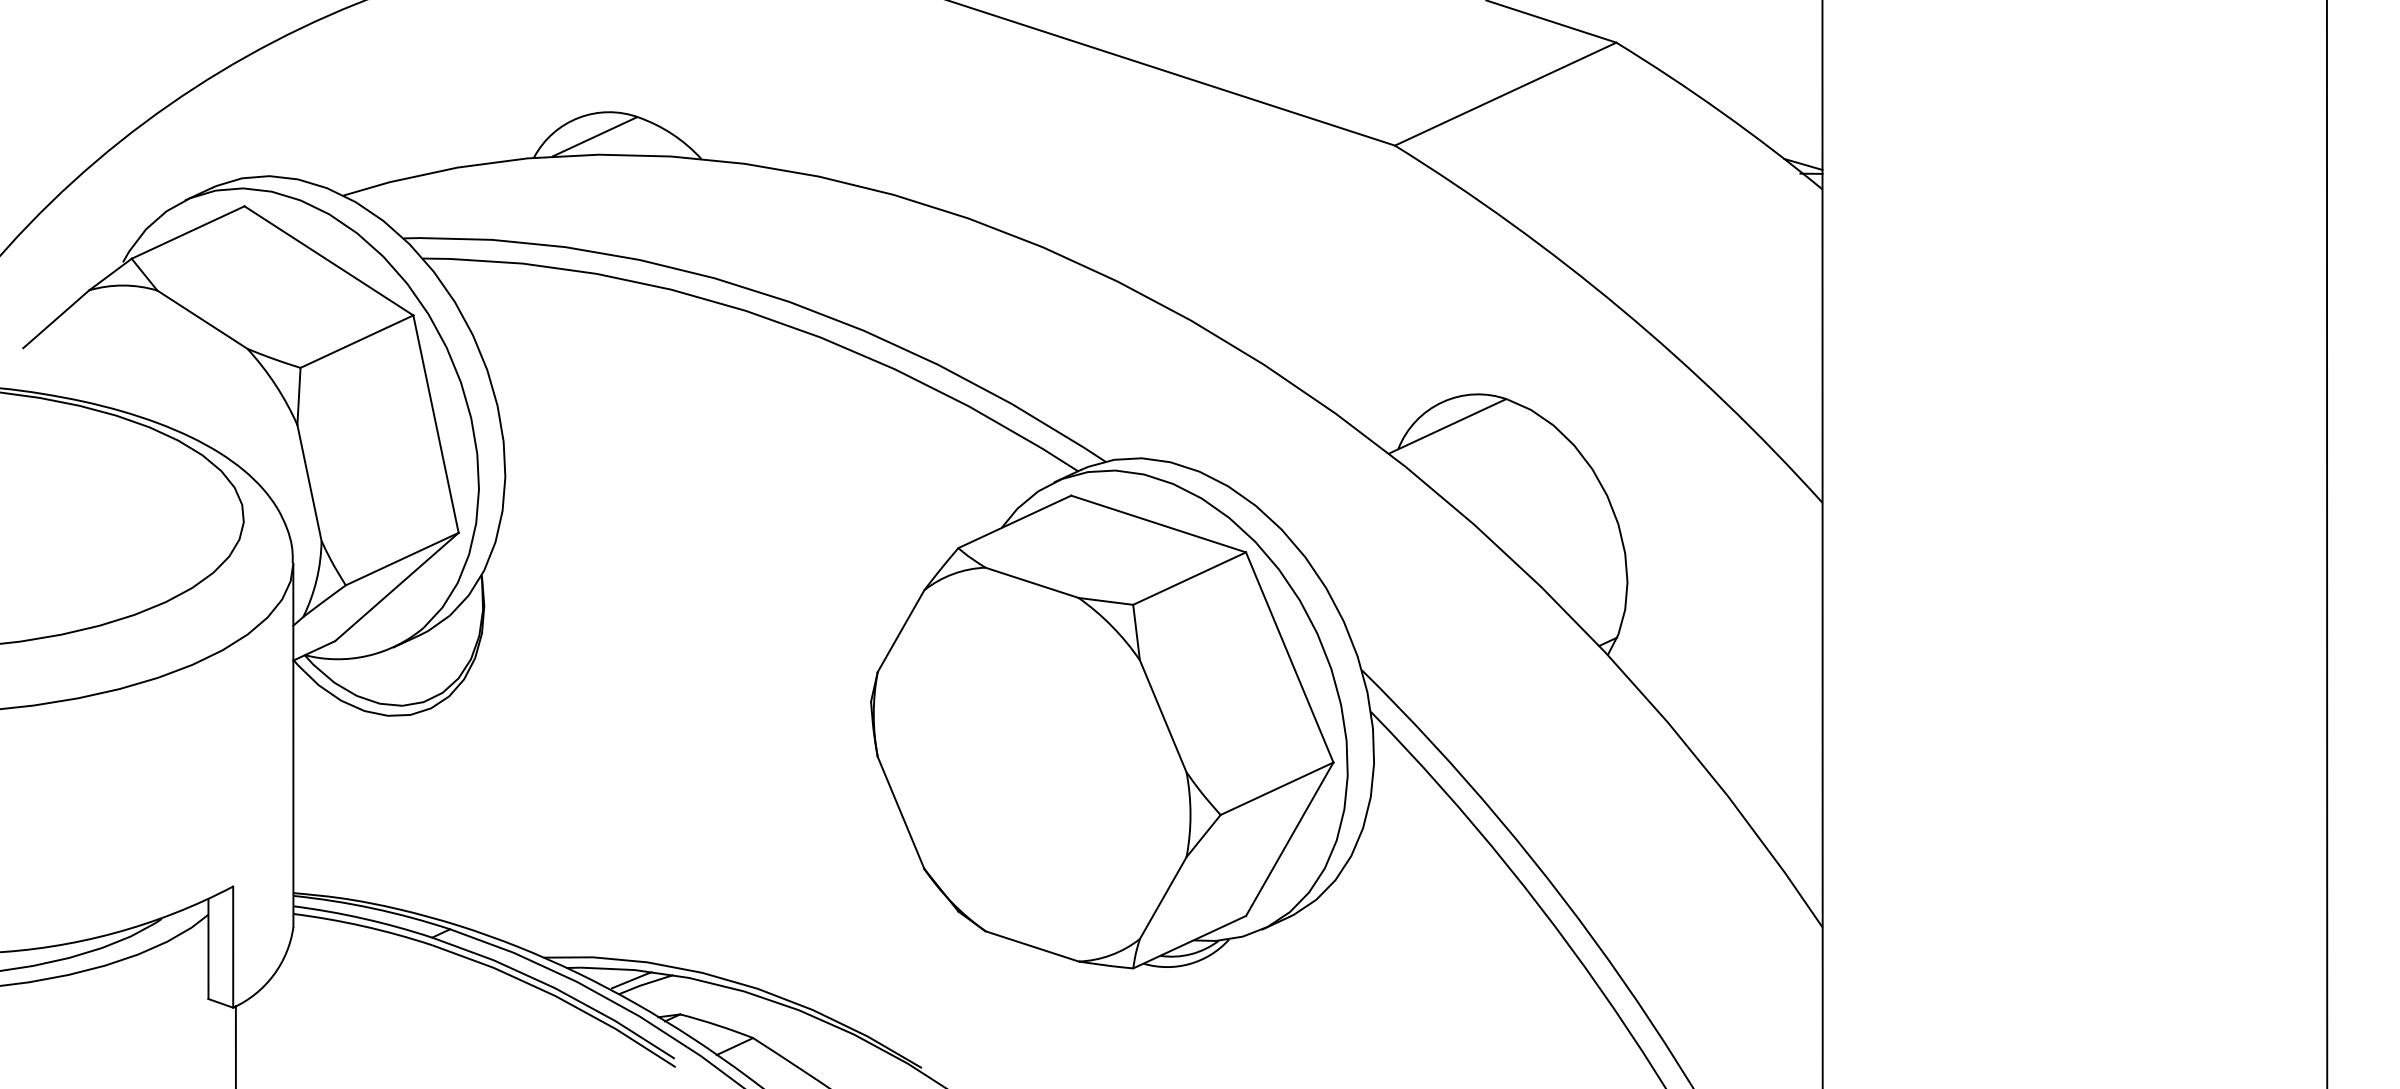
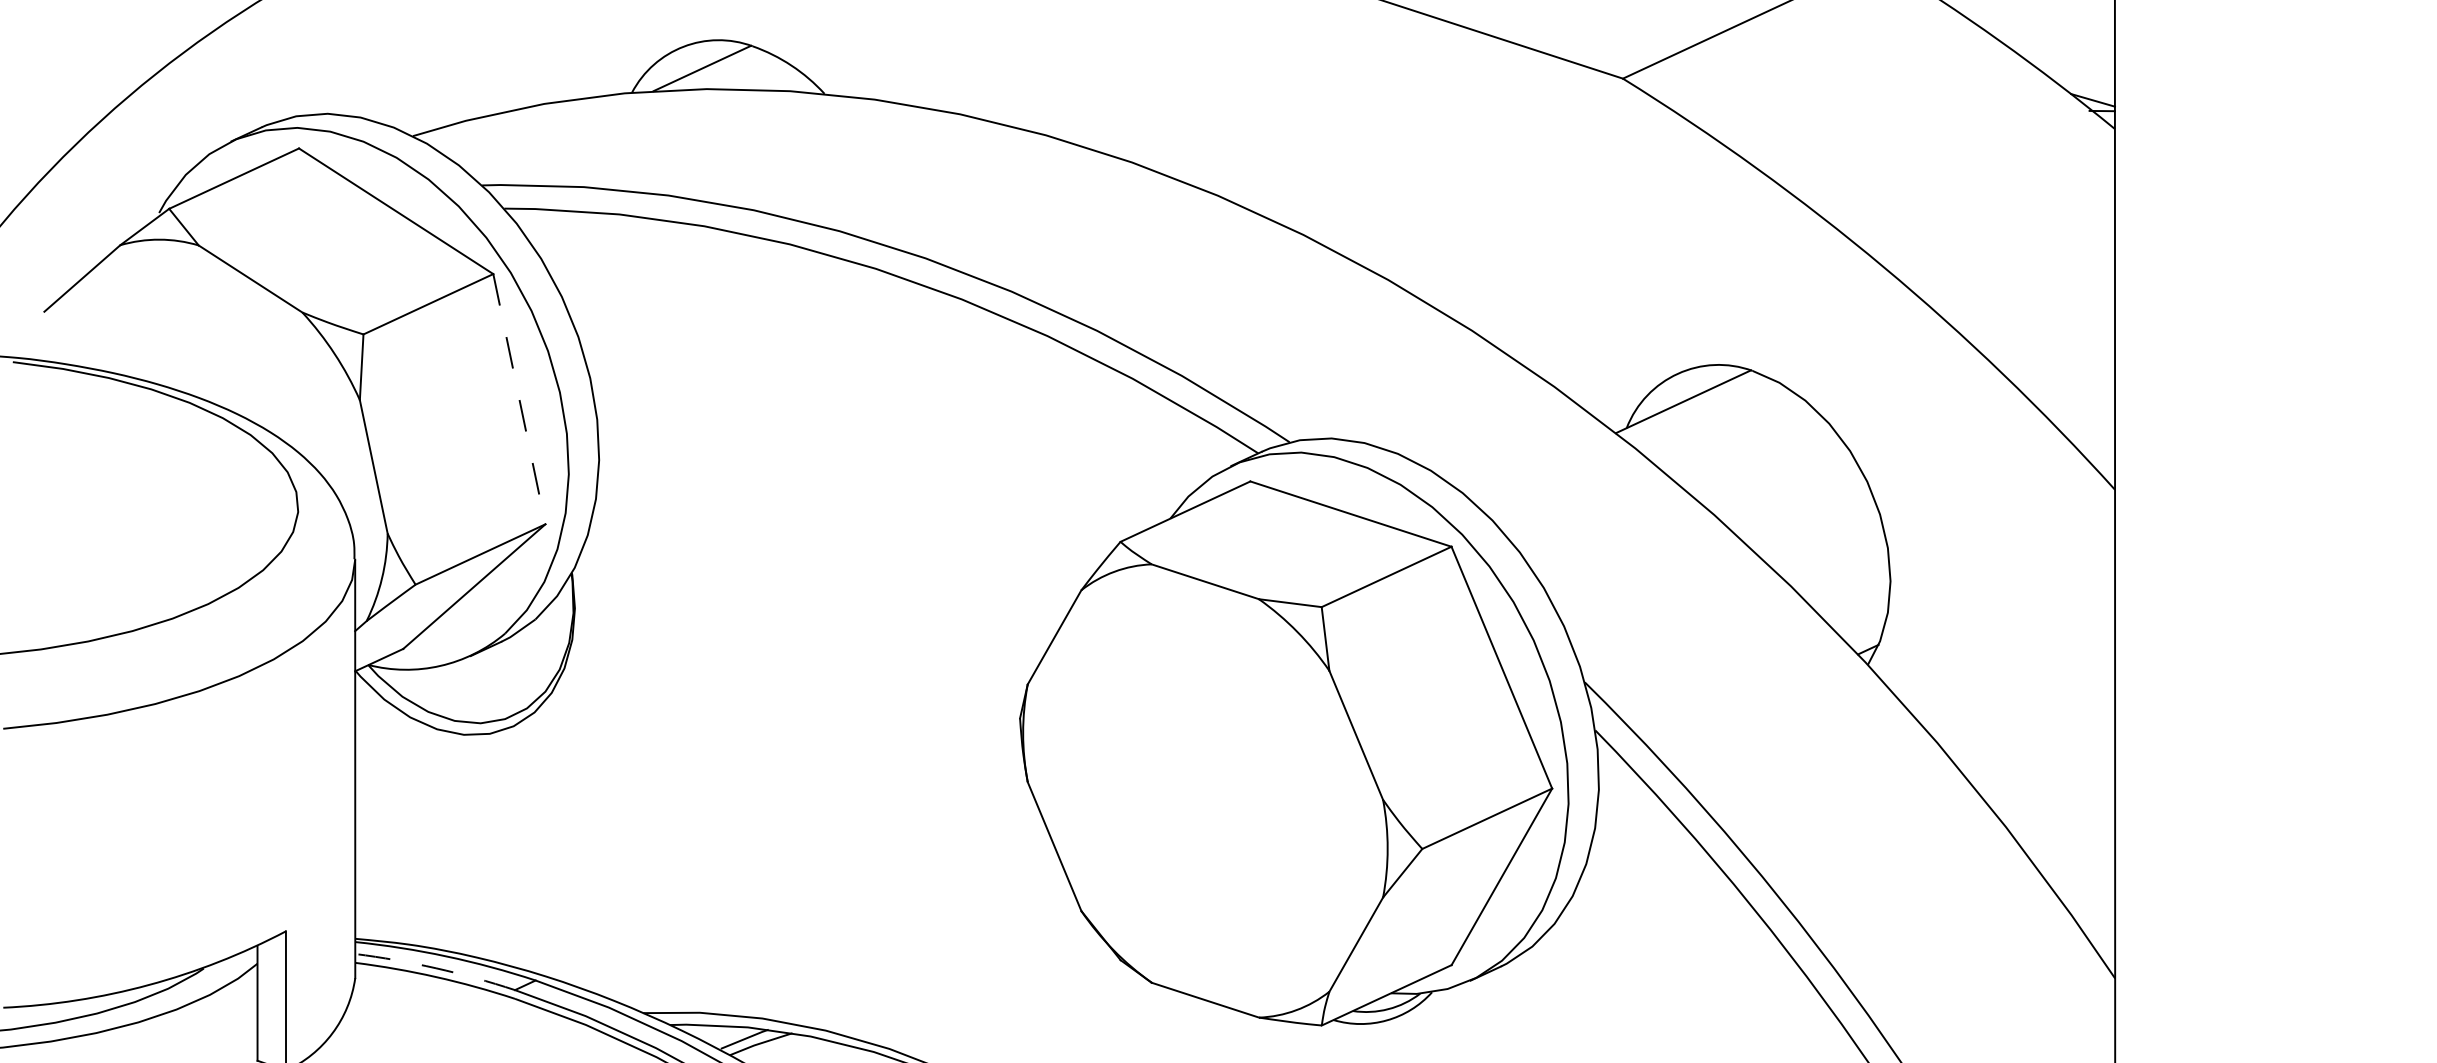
line: (436, 424) -> (519, 399), solid -> dashed
arc: (363, 918) -> (435, 968), solid -> dashed

